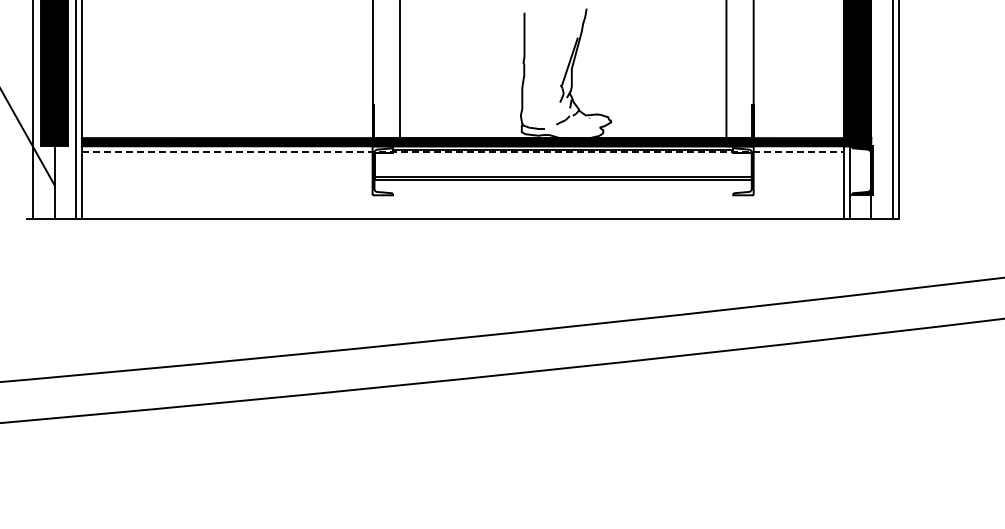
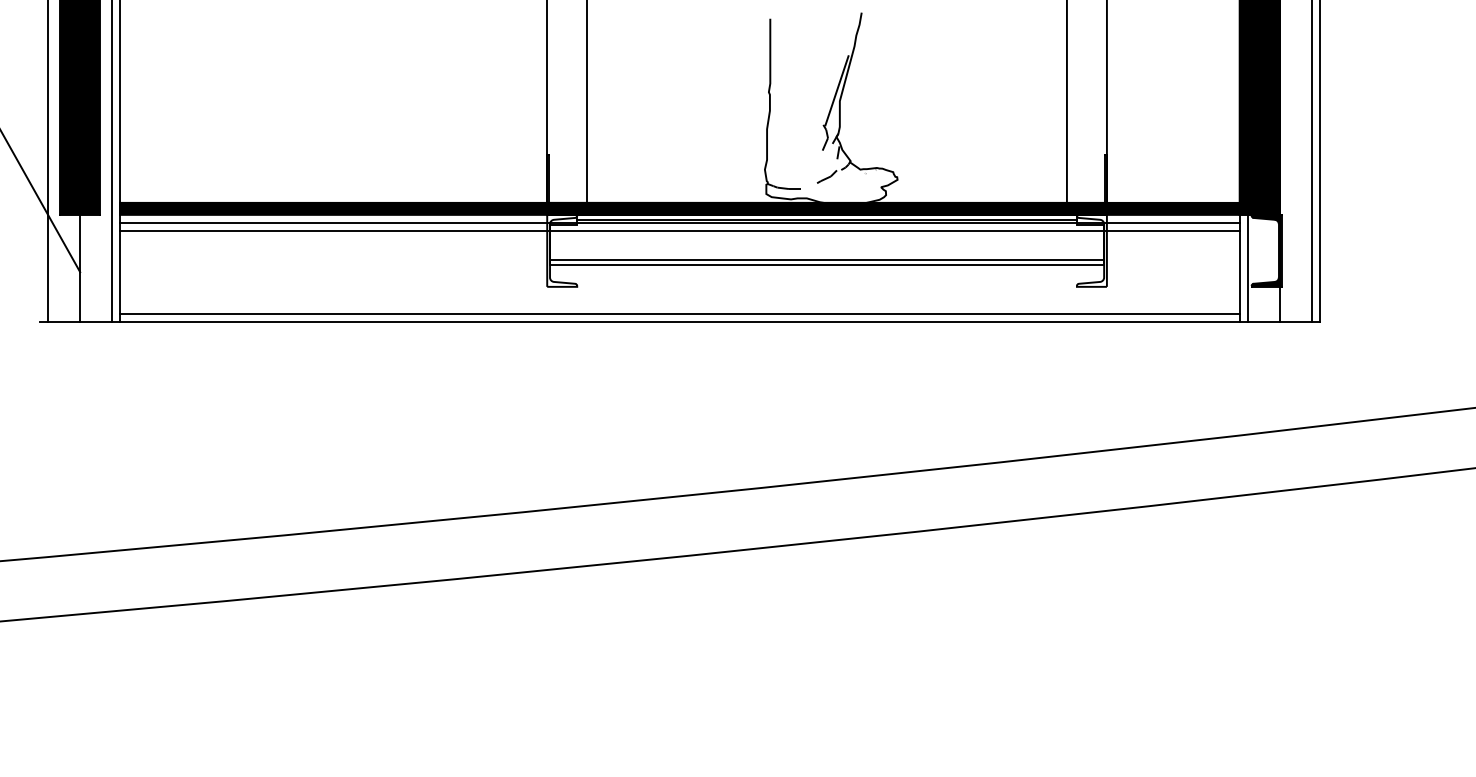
line: (463, 151) -> (680, 222), dashed -> solid
line: (462, 156) -> (679, 229), added
line: (462, 213) -> (679, 313), added

